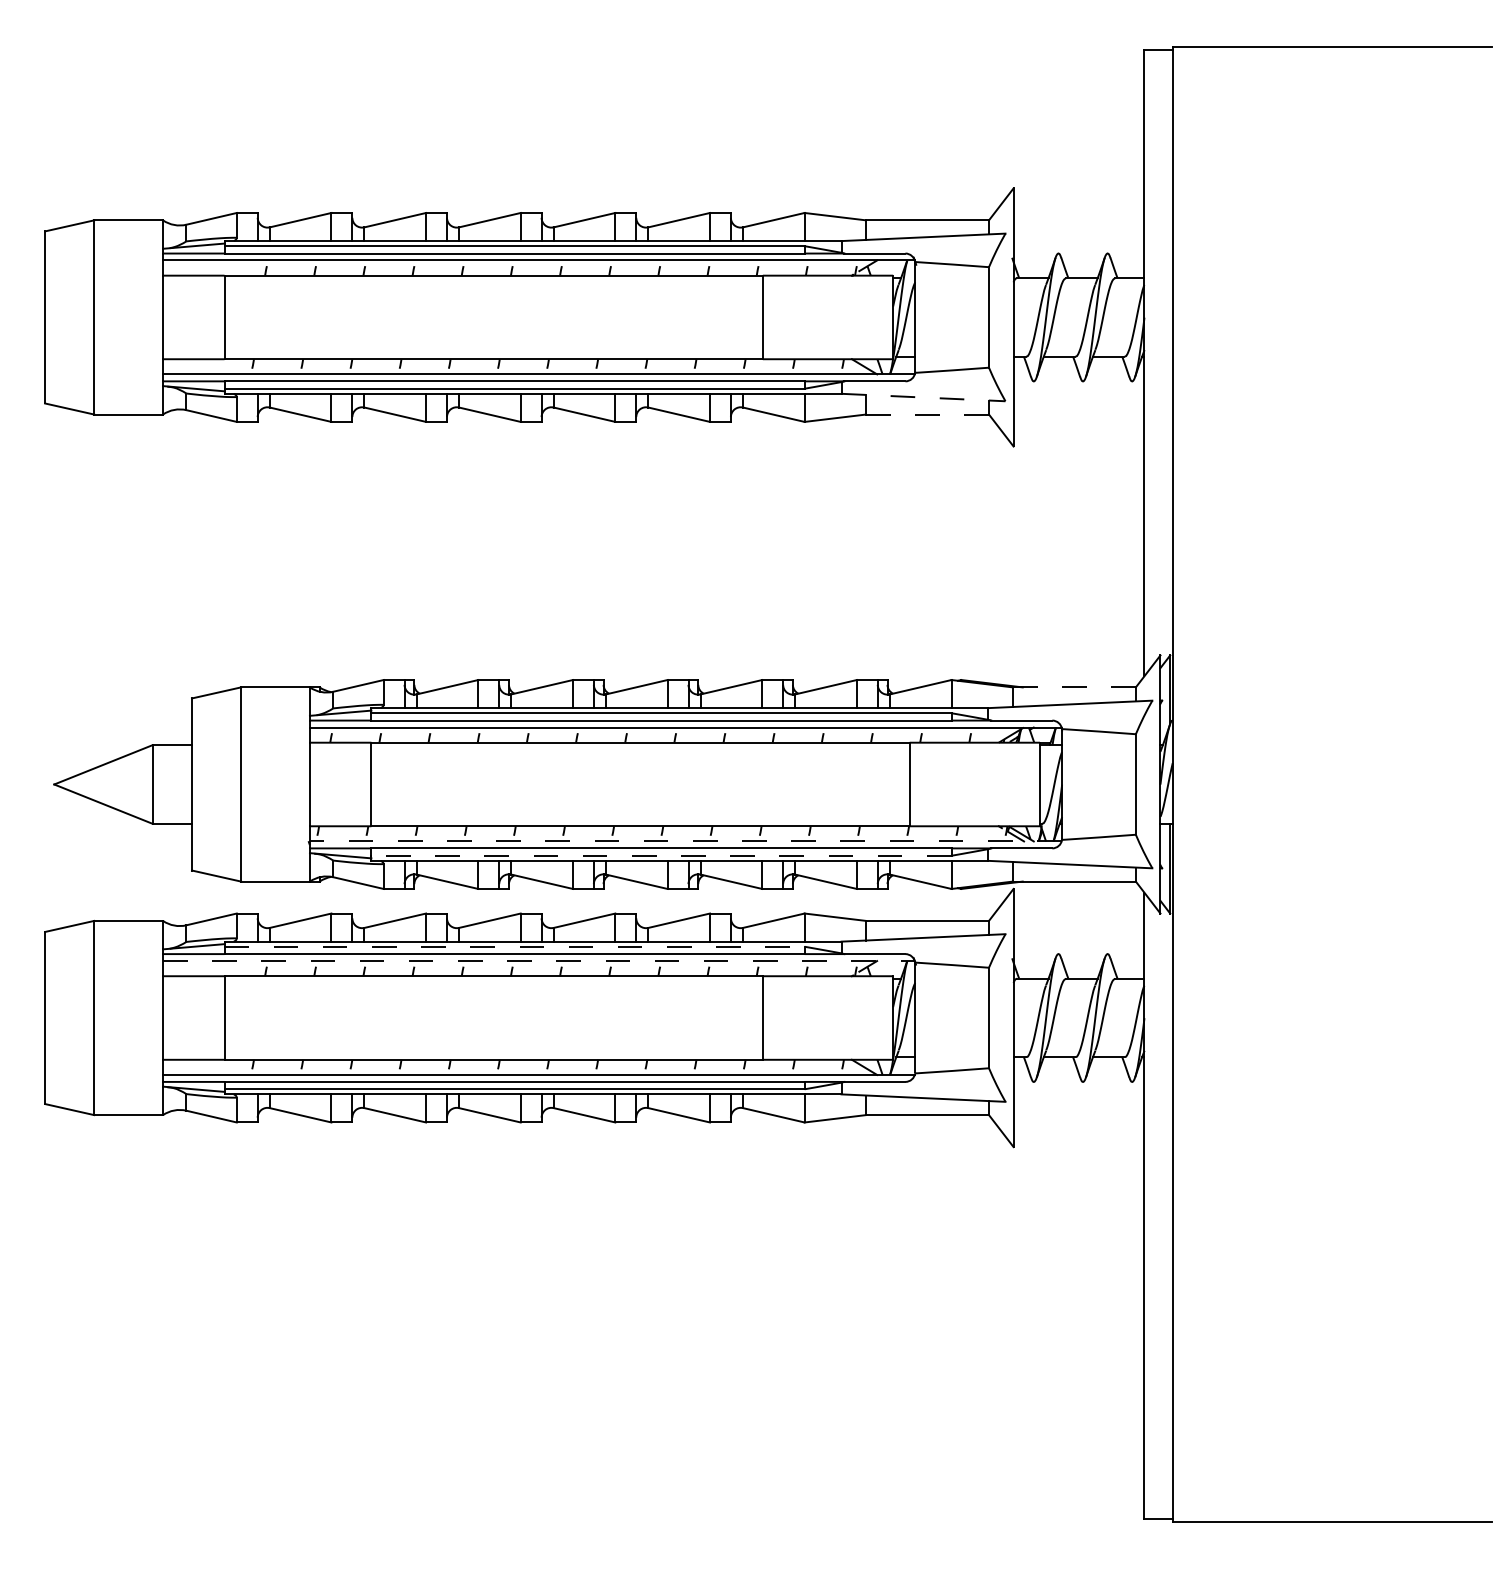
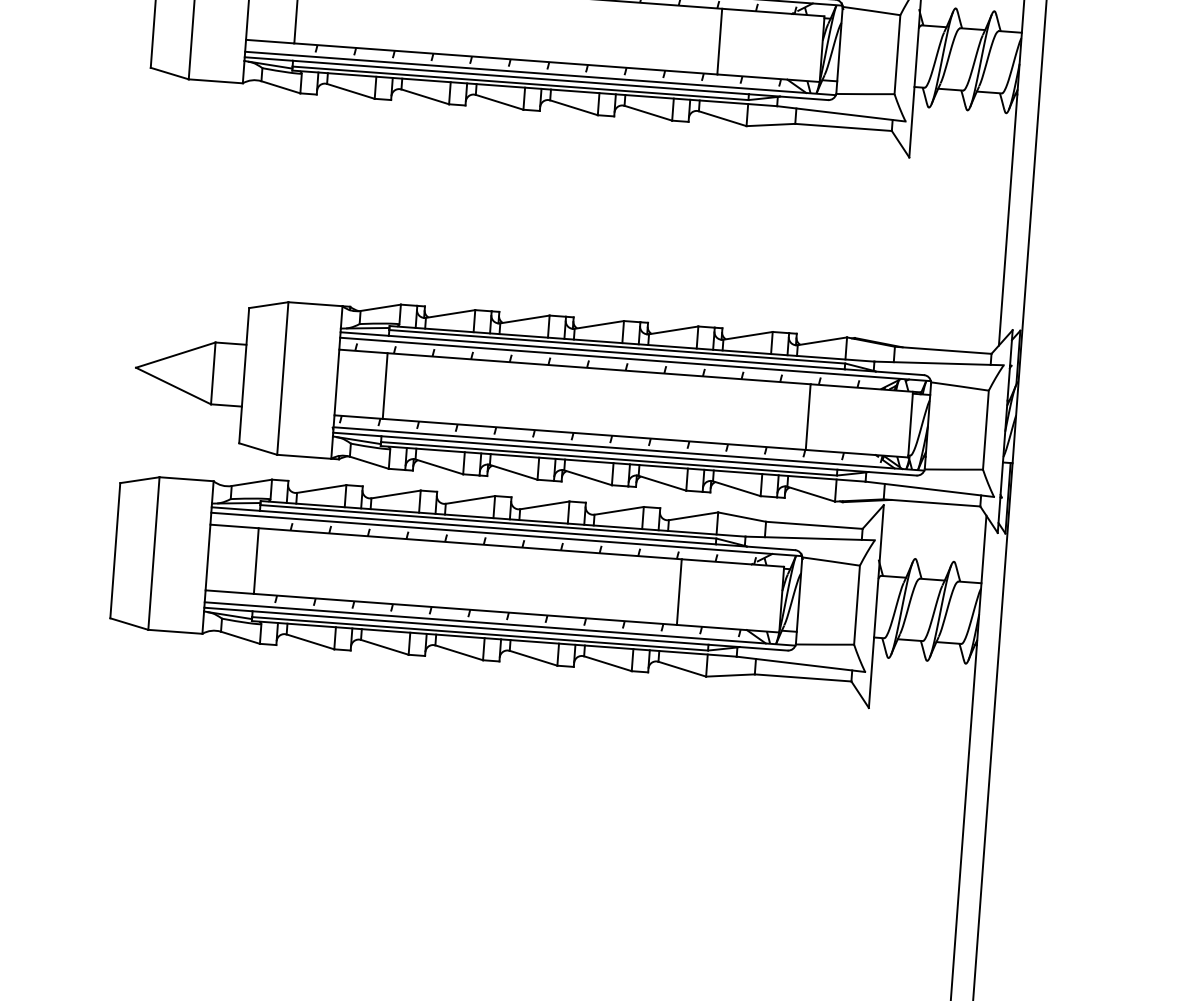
line: (924, 397) -> (842, 113), dashed -> solid
line: (928, 414) -> (844, 127), dashed -> solid
line: (1073, 687) -> (942, 350), dashed -> solid
line: (685, 841) -> (628, 448), dashed -> solid
line: (660, 855) -> (608, 458), dashed -> solid
line: (515, 946) -> (489, 521), dashed -> solid
line: (538, 961) -> (506, 534), dashed -> solid

